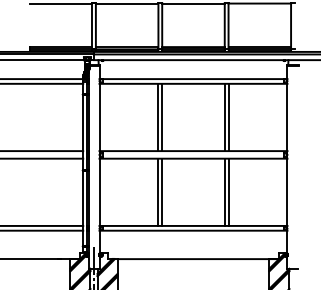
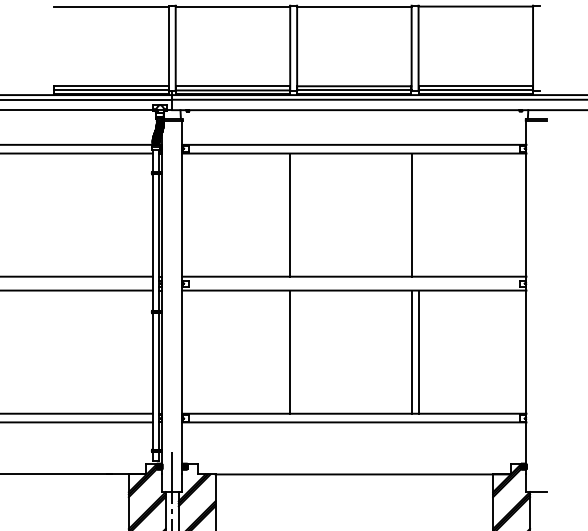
line: (162, 117) -> (297, 215), removed
line: (228, 117) -> (418, 215), removed
line: (162, 191) -> (297, 350), removed

